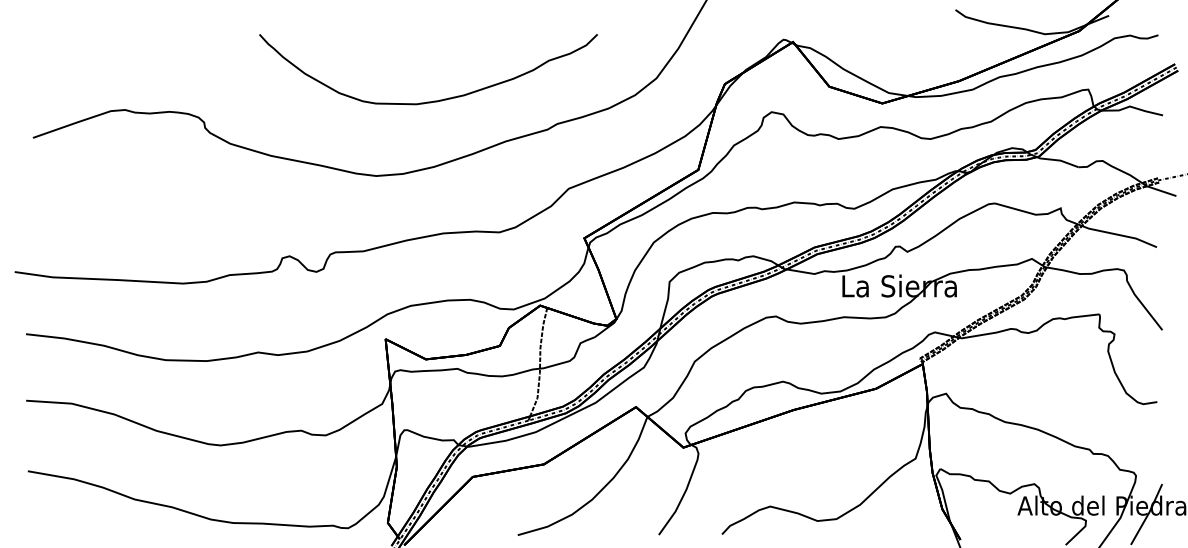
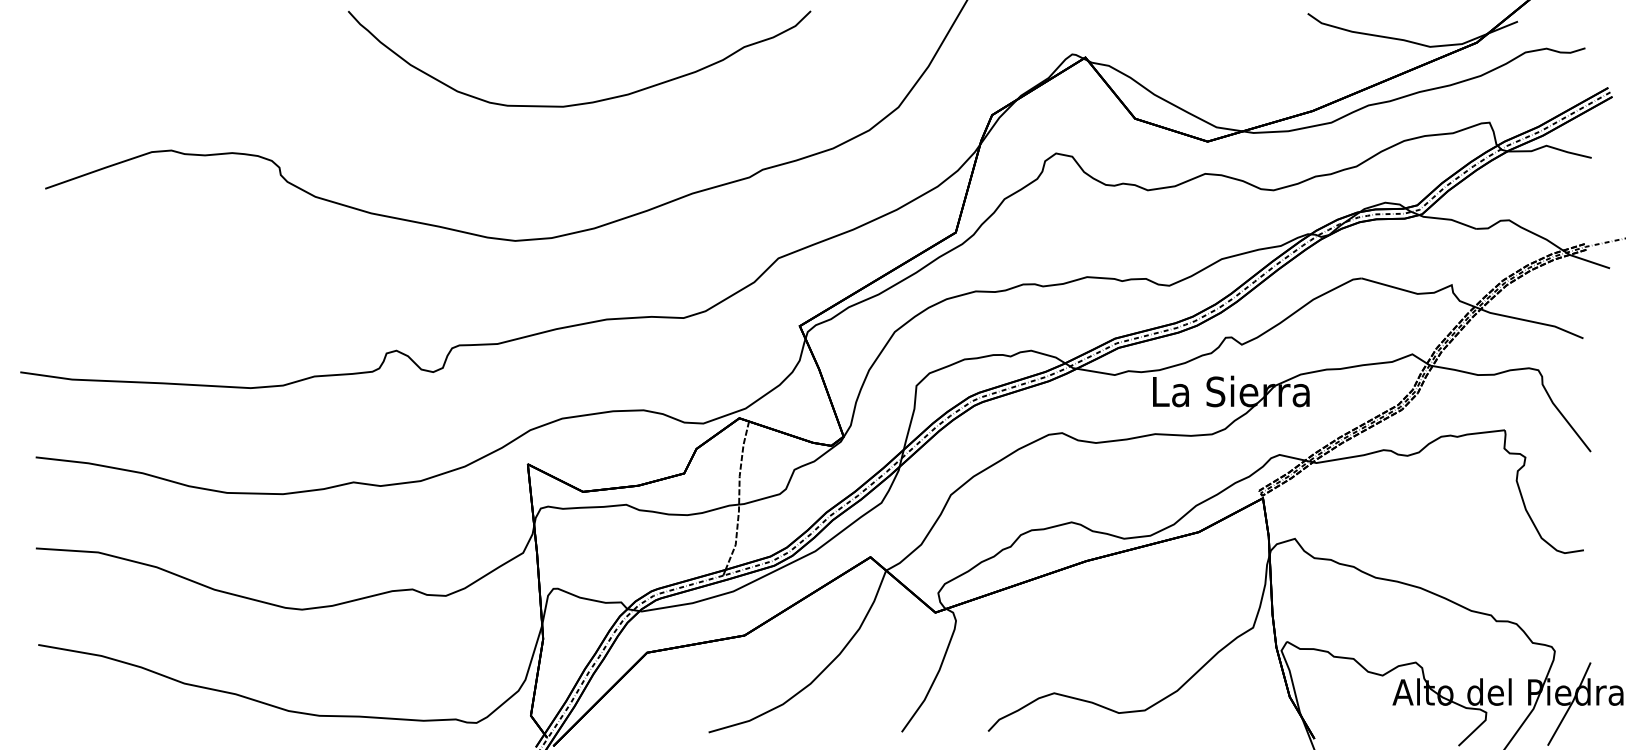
curve: (431, 101) -> (583, 102), moved

